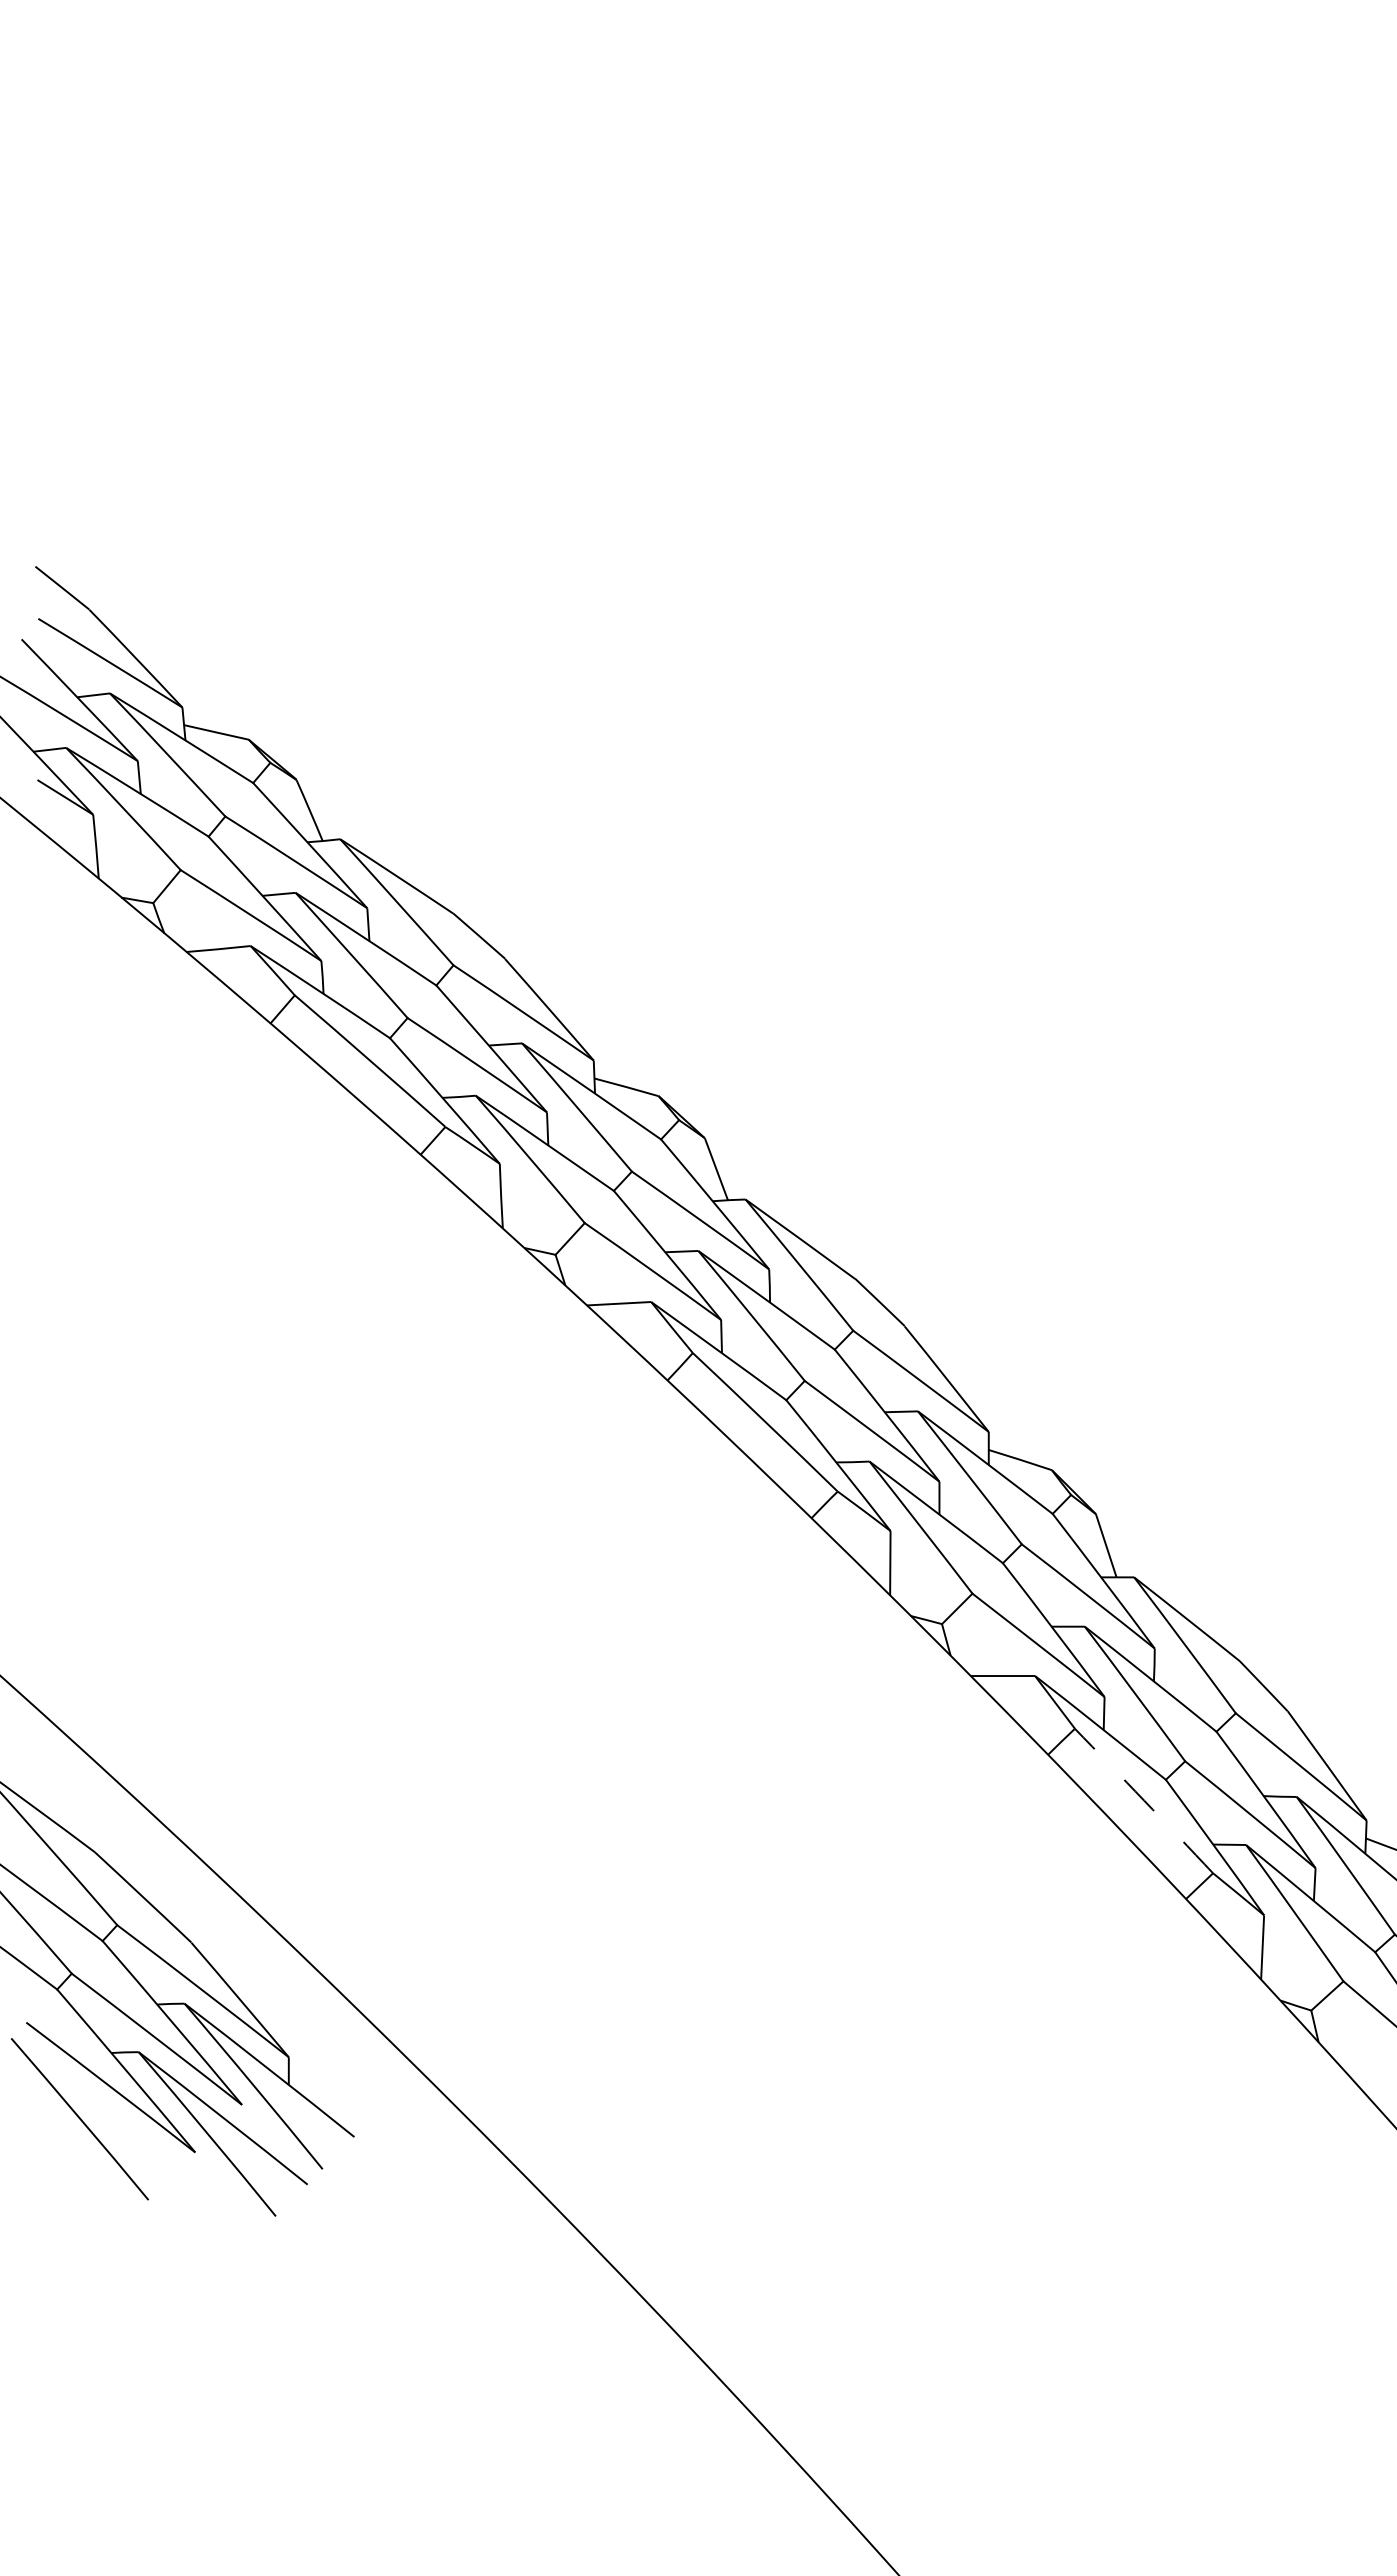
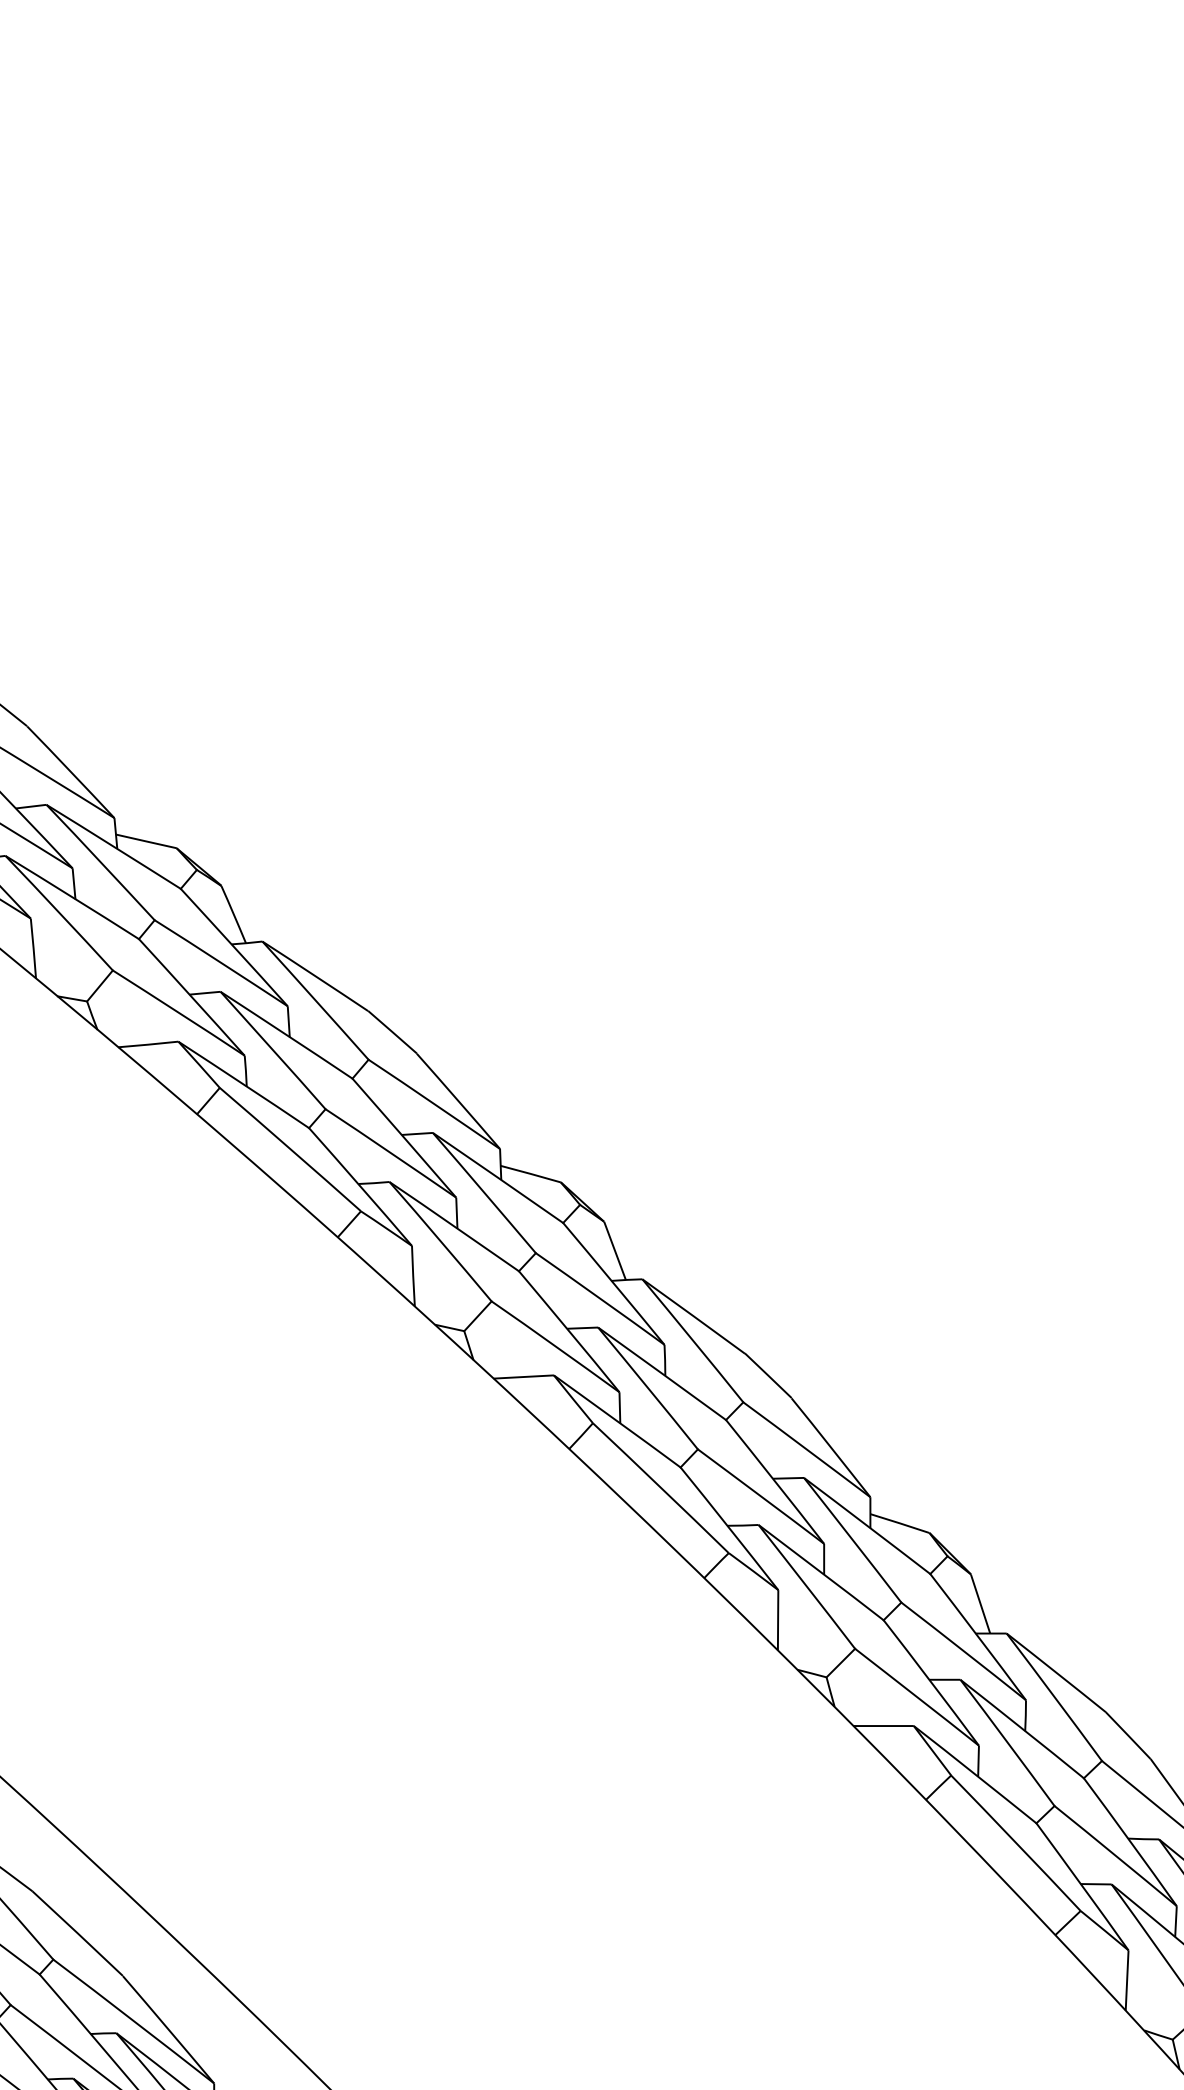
arc: (1144, 1800) -> (1016, 1842), dashed -> solid

